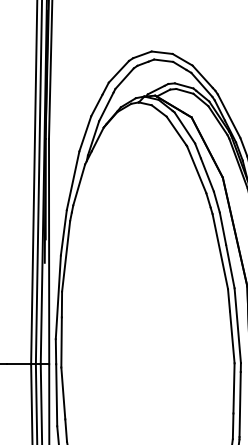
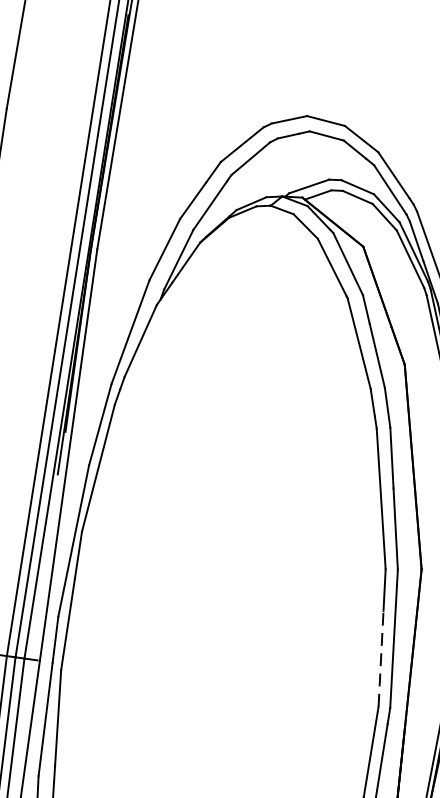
line: (232, 336) -> (381, 657), solid -> dashed

